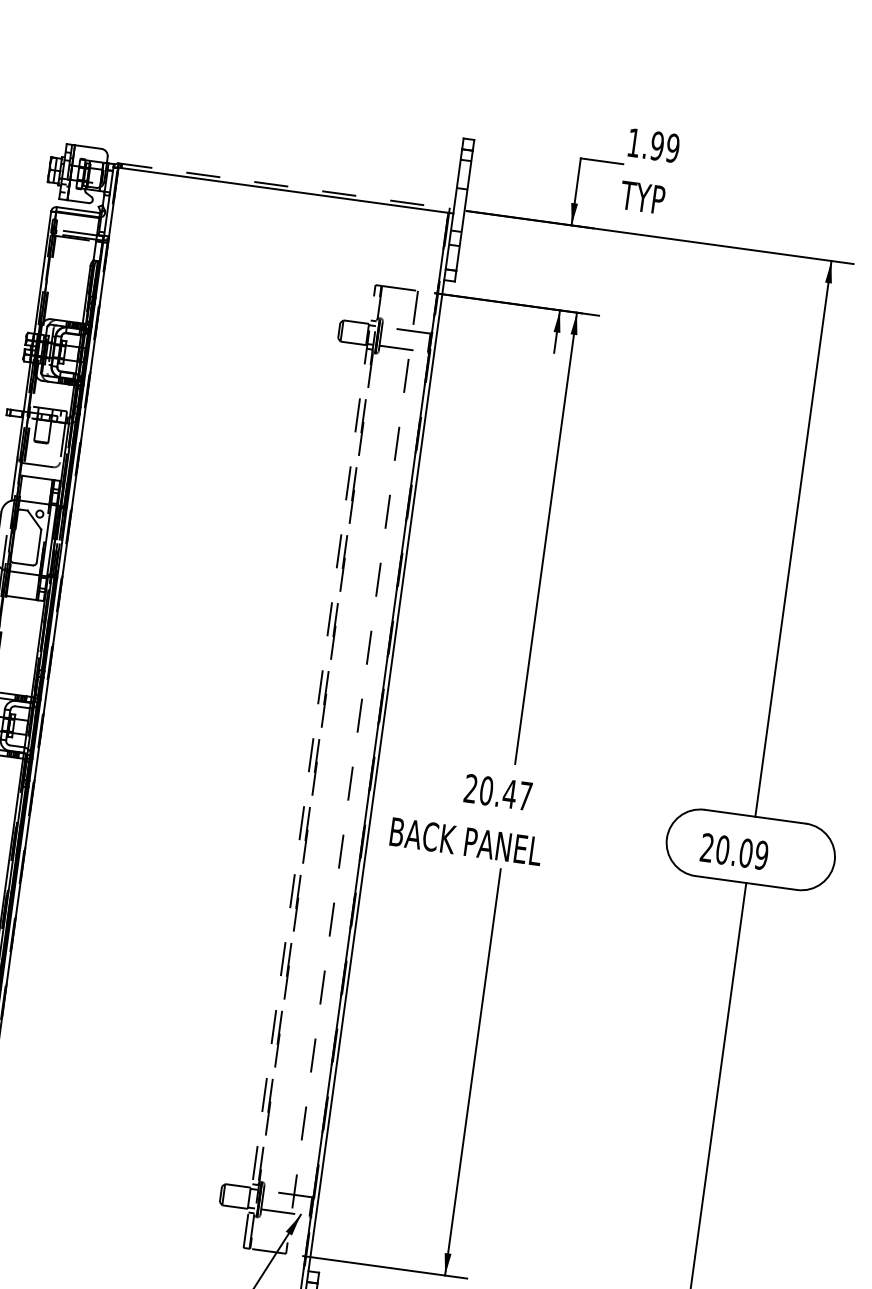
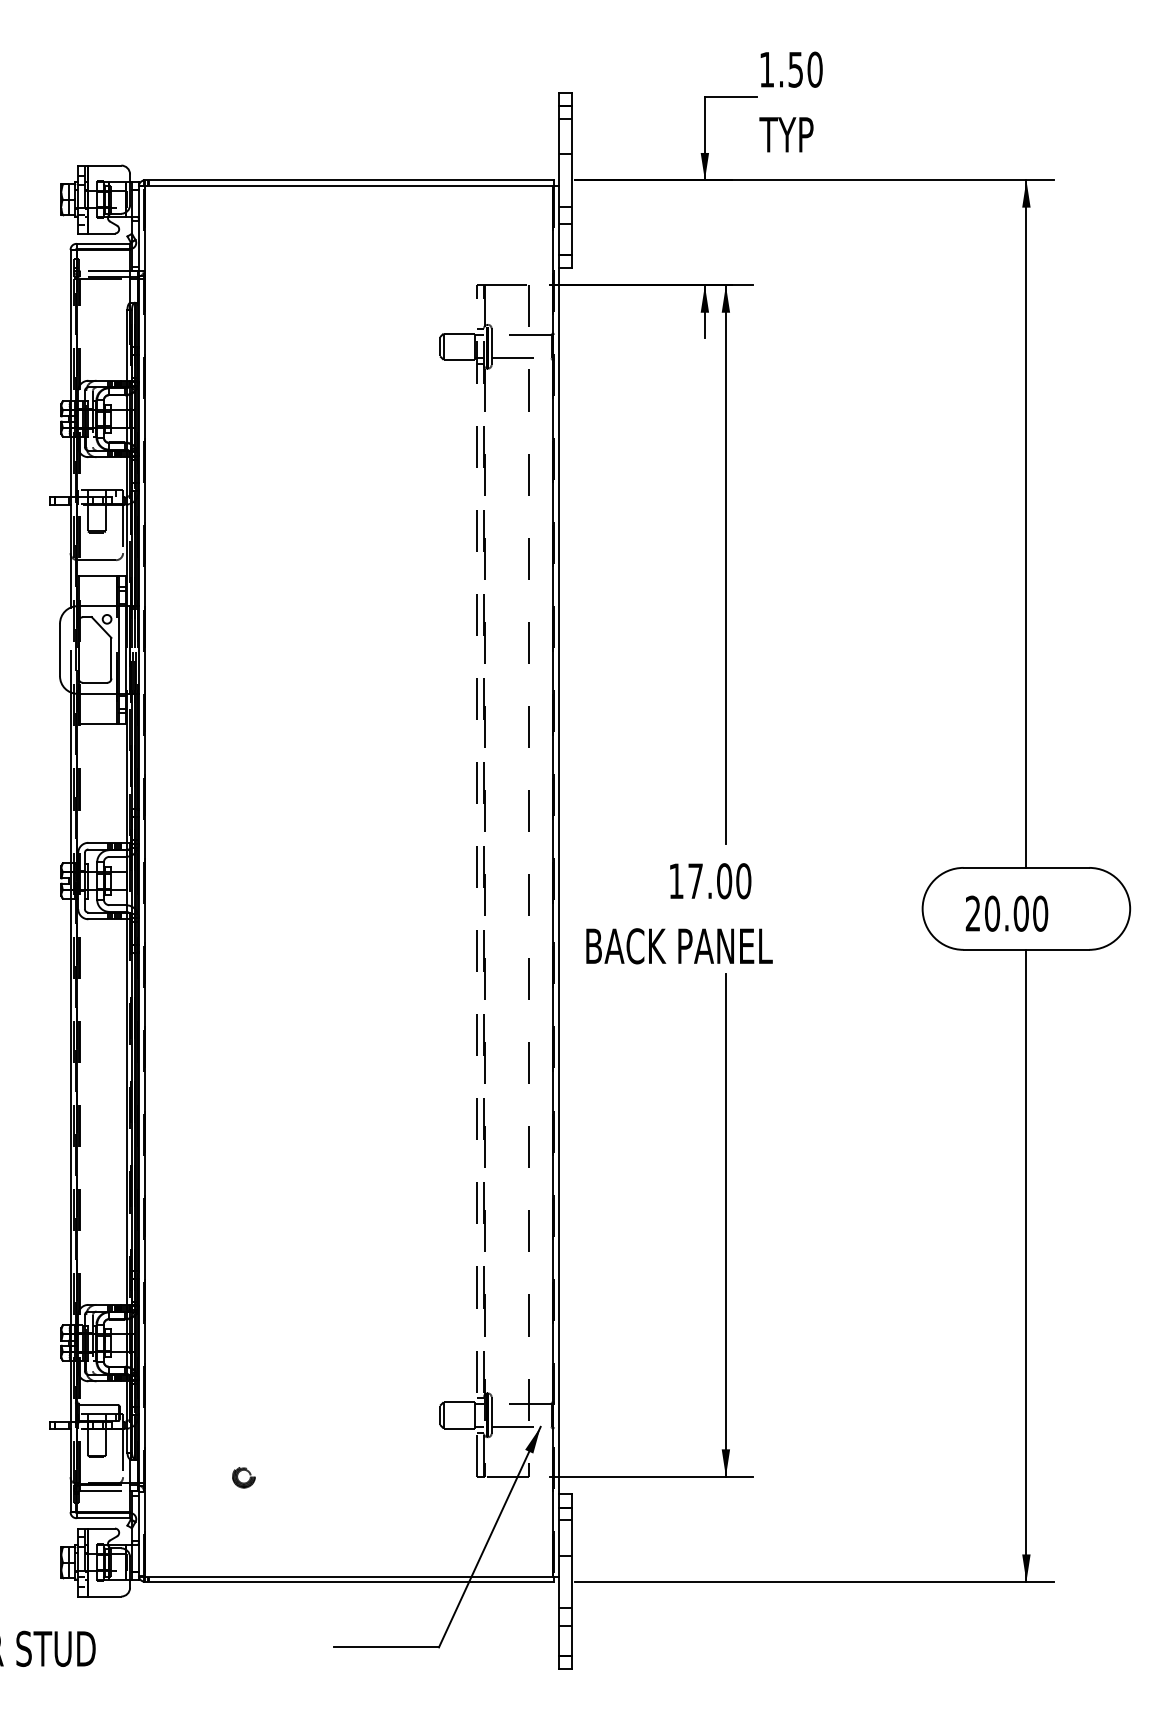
text: (665, 146) -> (805, 69), 1.99 -> 1.50
line: (284, 186) -> (349, 180), dashed -> solid
text: (498, 792) -> (710, 881), 20.47 -> 17.00
text: (761, 855) -> (1040, 913), 20.09 -> 20.00
part: (55, 1222) -> (243, 1477), added

